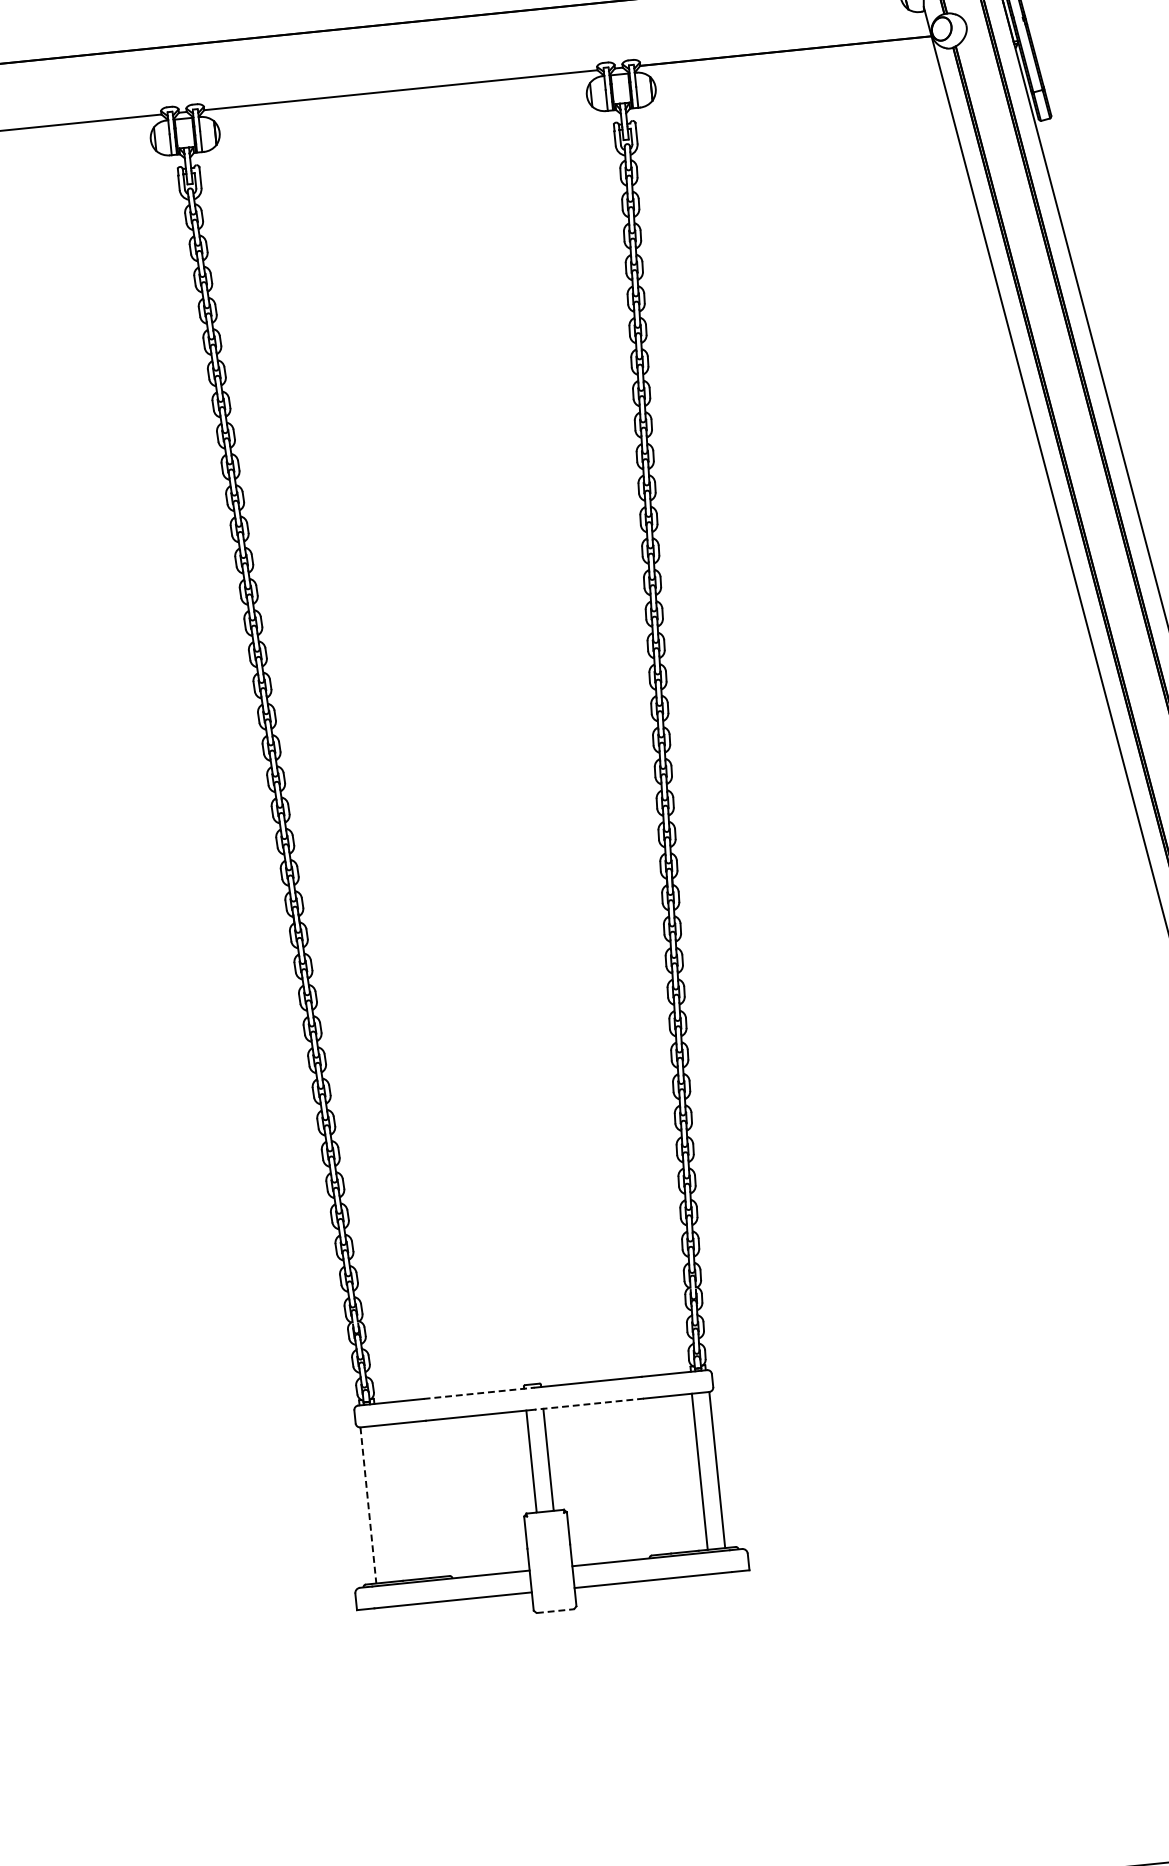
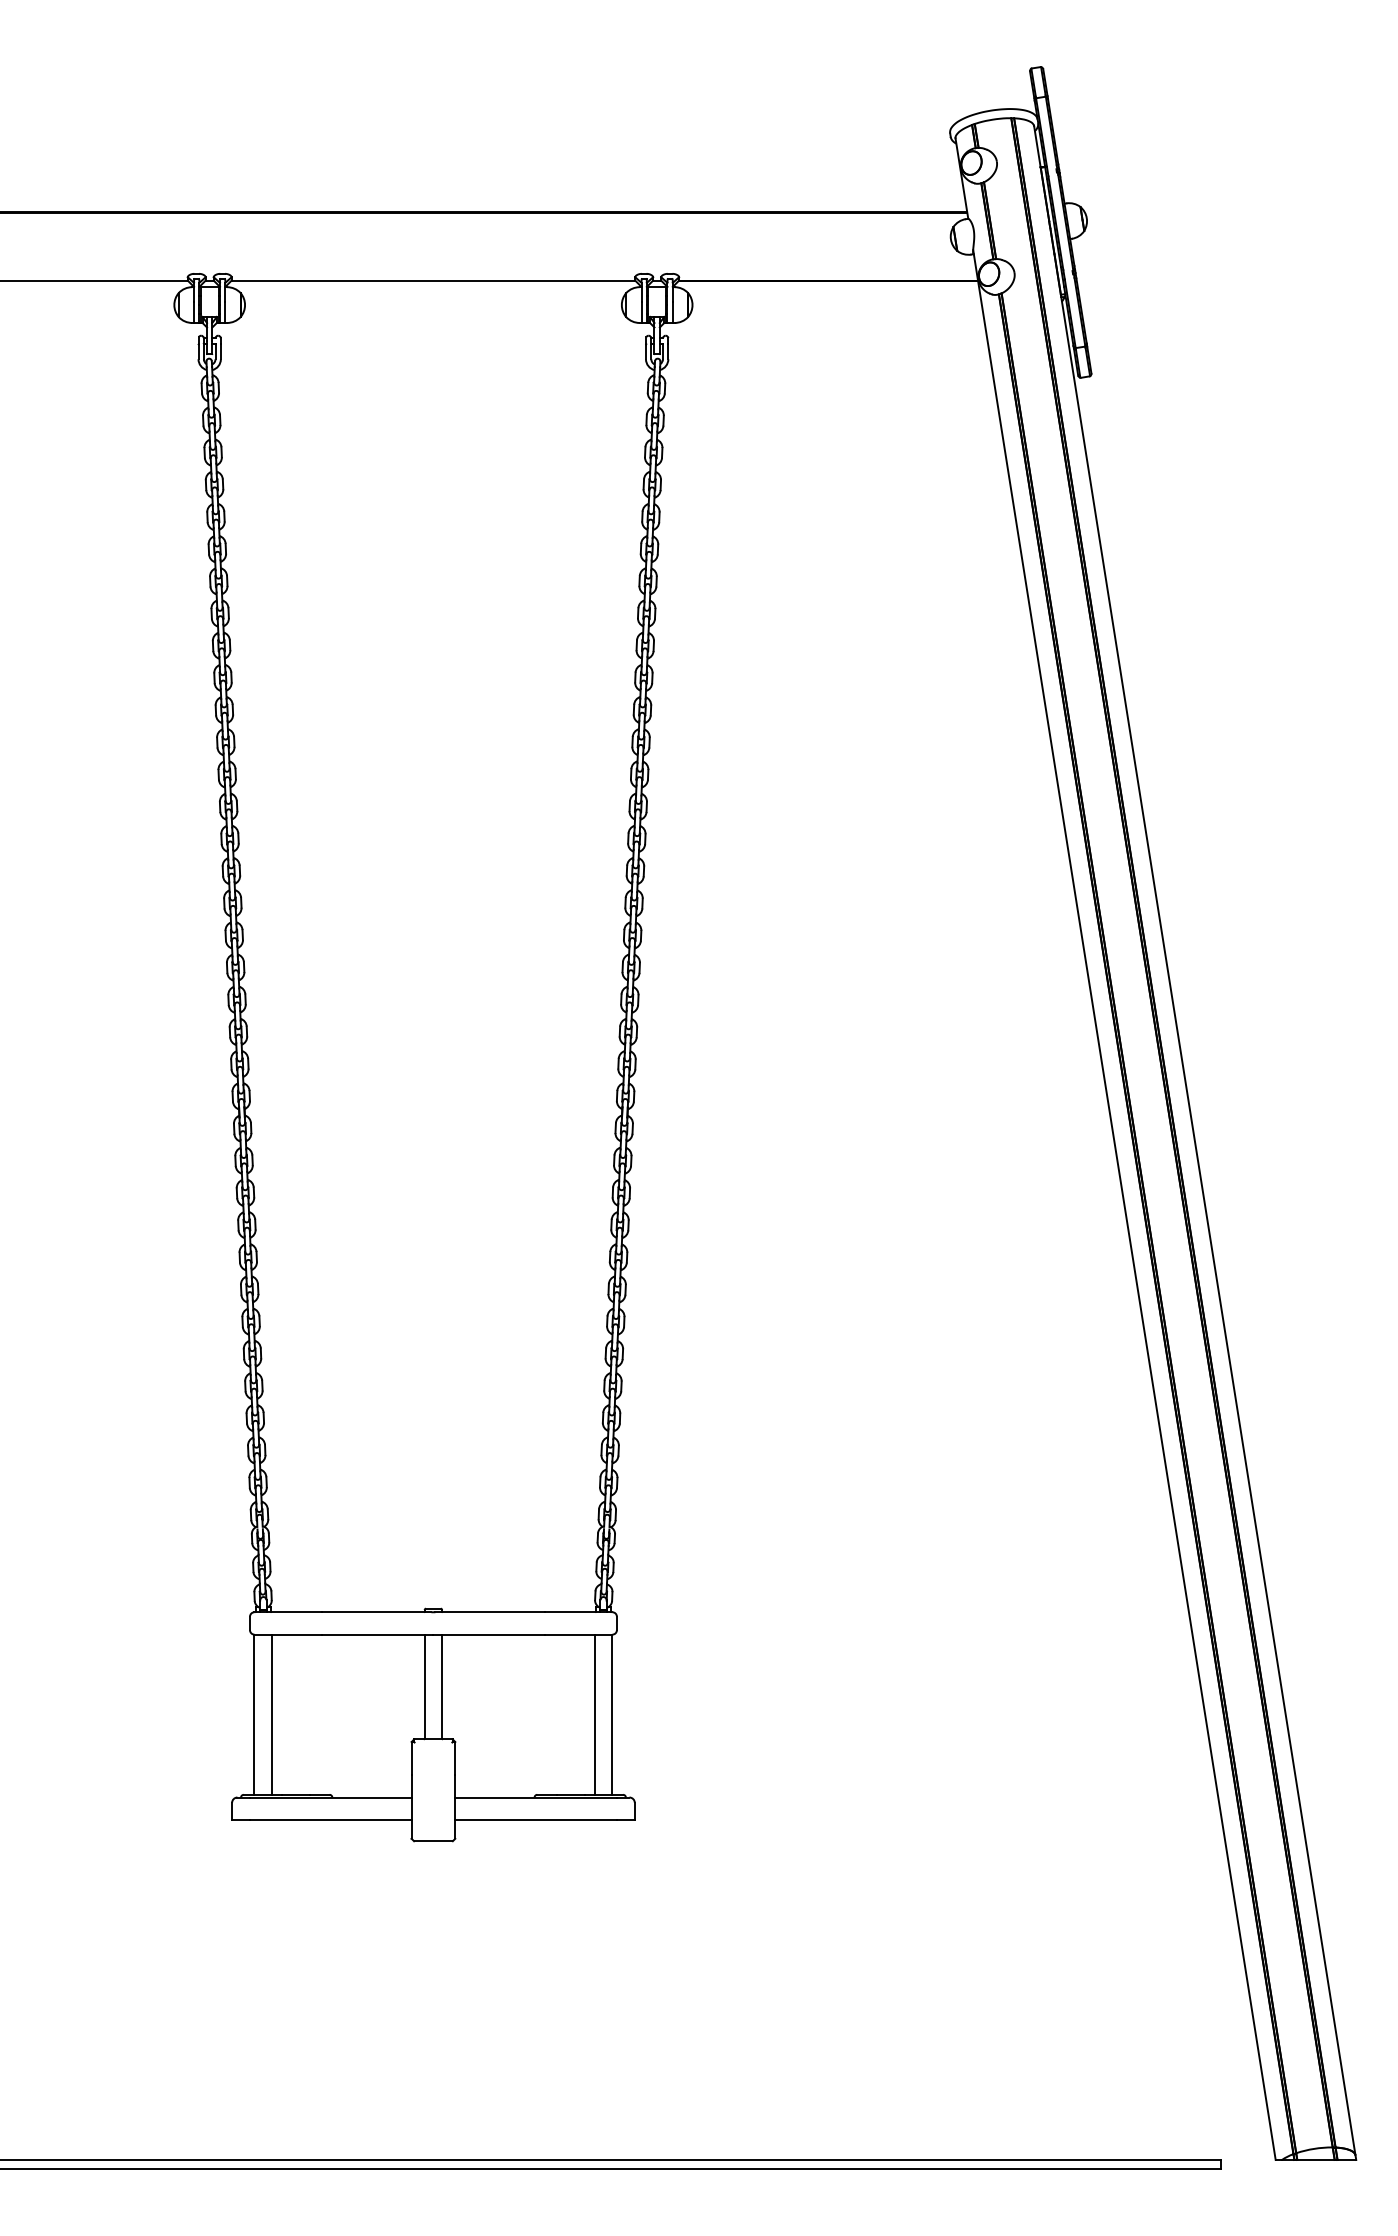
line: (477, 1393) -> (376, 1612), dashed -> solid
line: (589, 1404) -> (489, 1634), dashed -> solid
line: (385, 1503) -> (272, 1714), added
line: (368, 1506) -> (254, 1715), dashed -> solid
line: (555, 1611) -> (433, 1841), dashed -> solid

